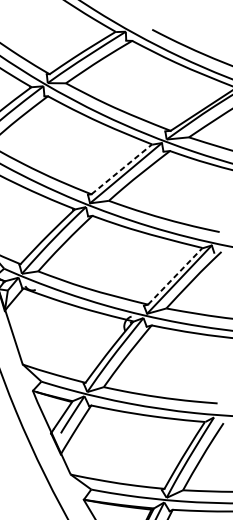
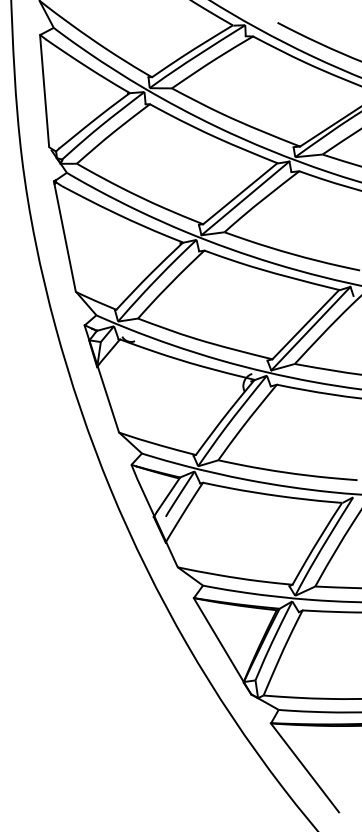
line: (121, 169) -> (240, 193), dashed -> solid
line: (175, 276) -> (306, 324), dashed -> solid

